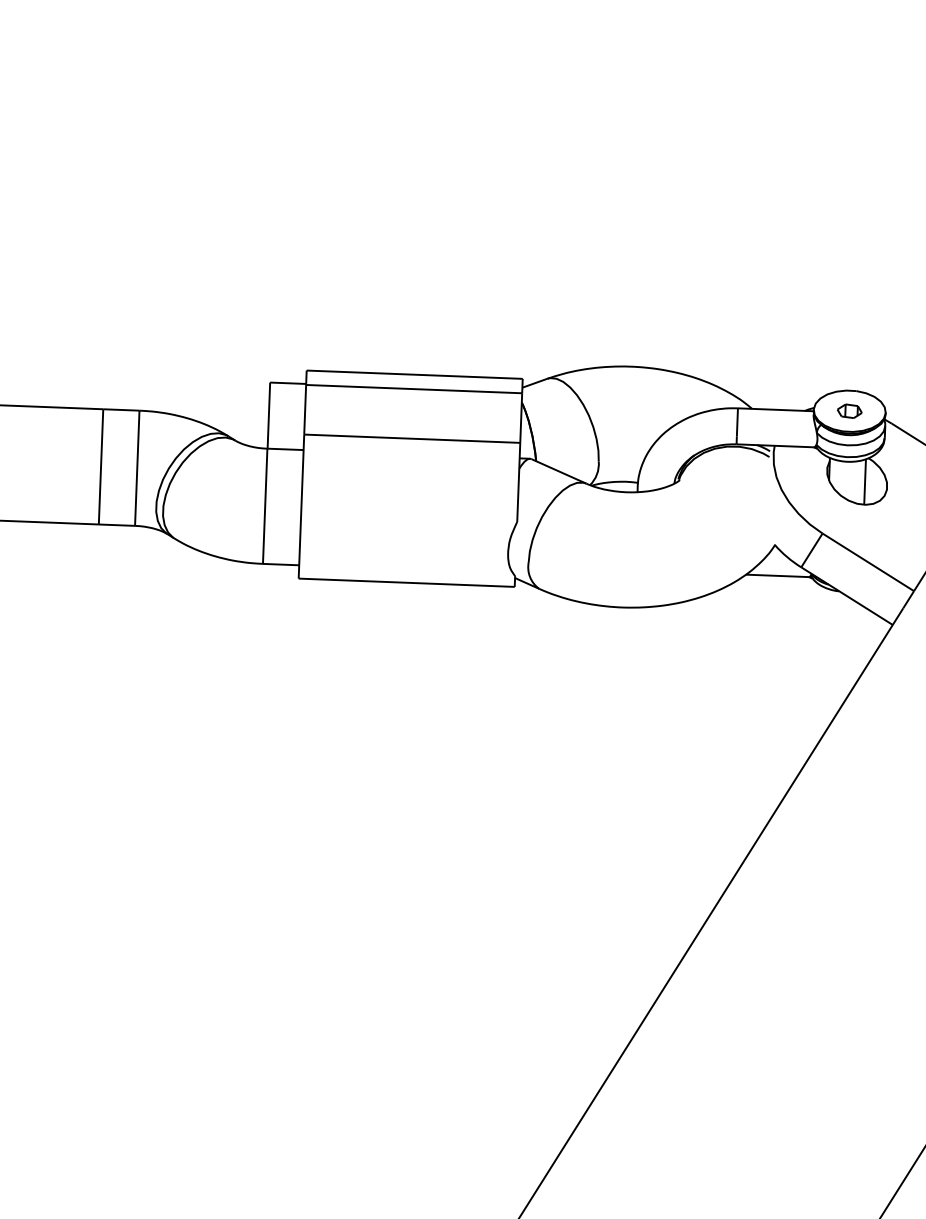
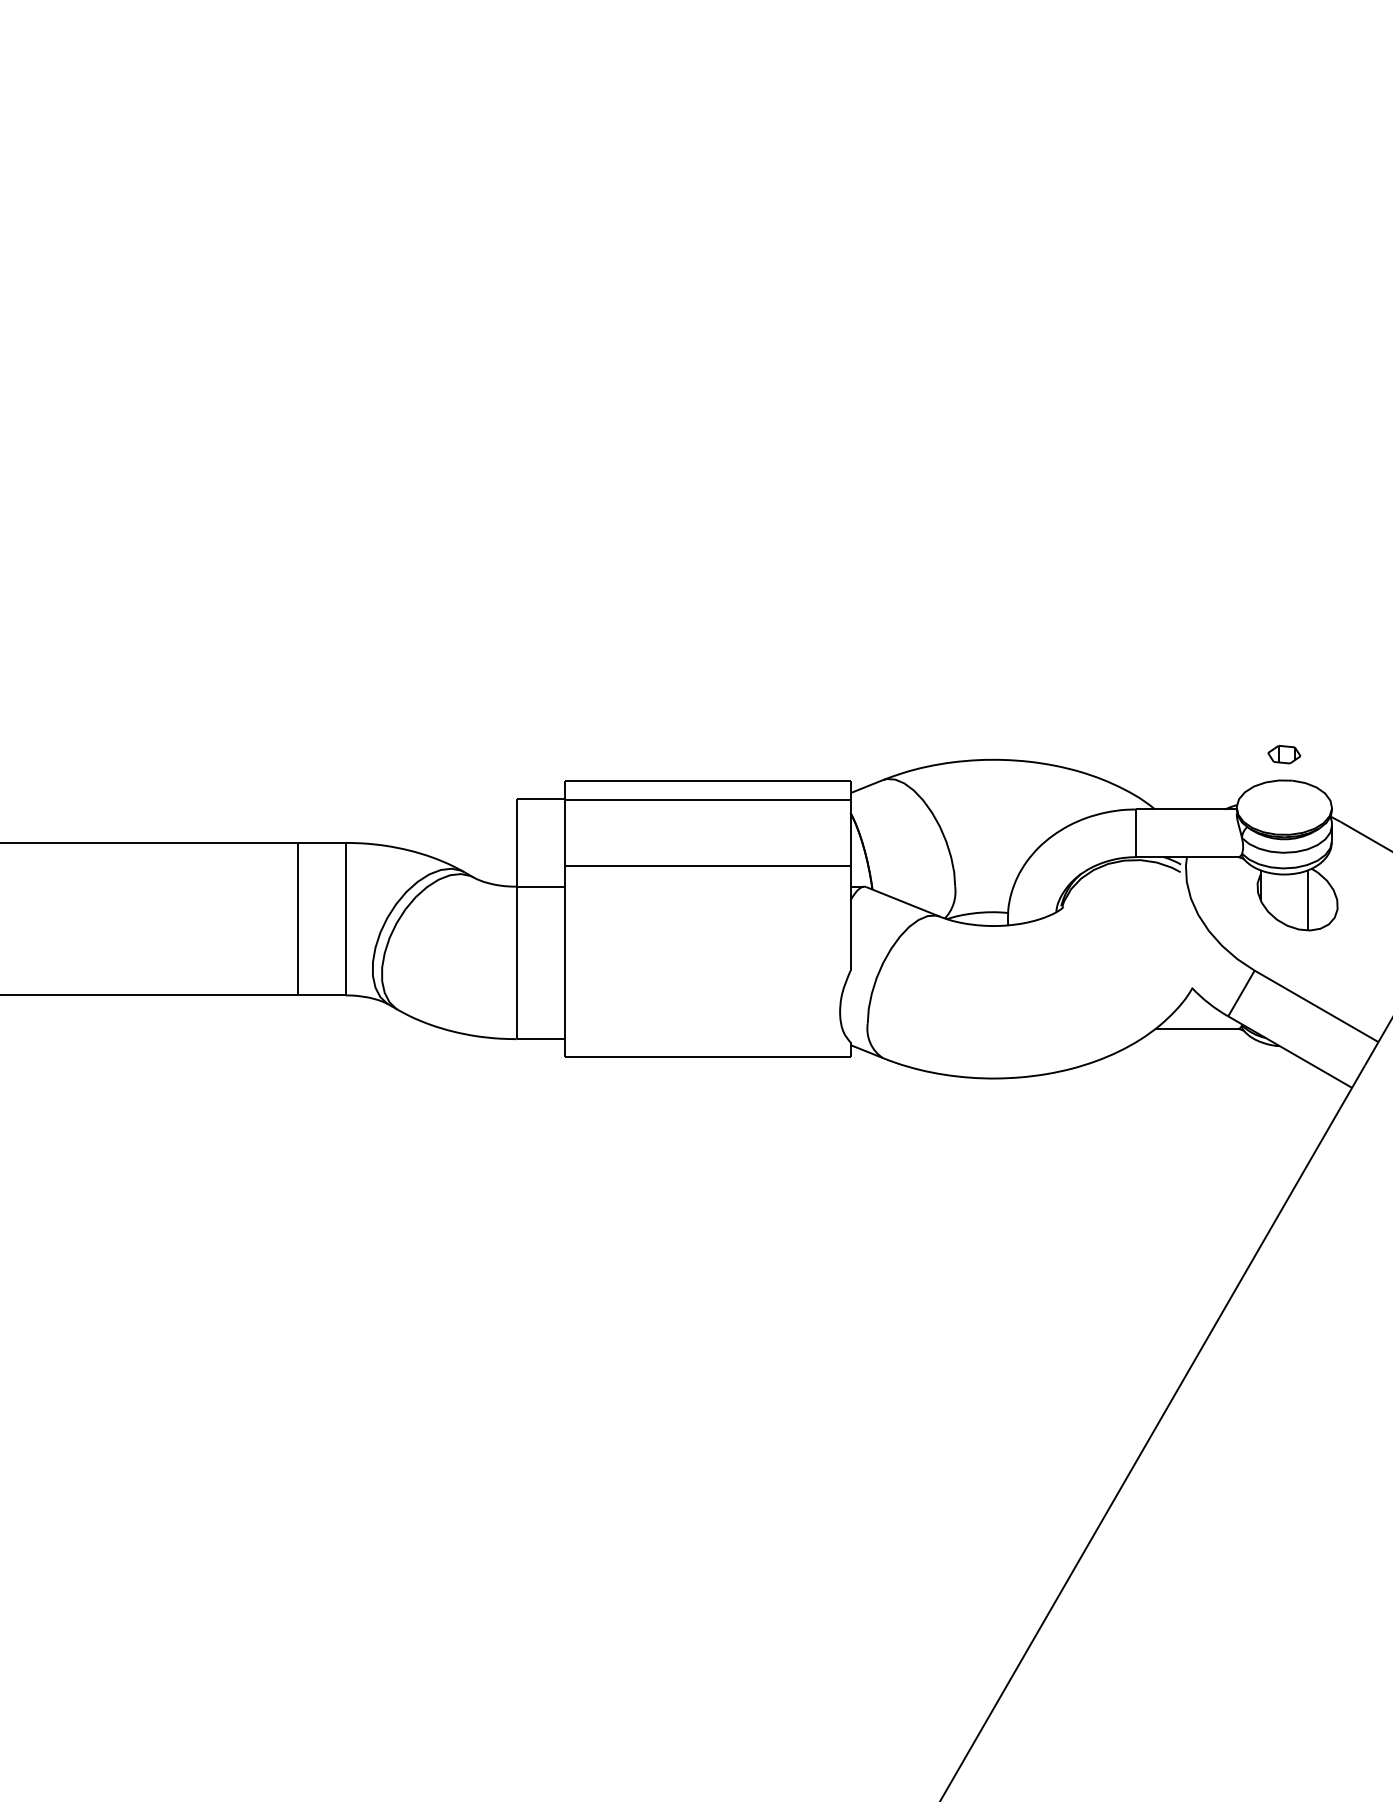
part: (849, 411) -> (1284, 754), moved

